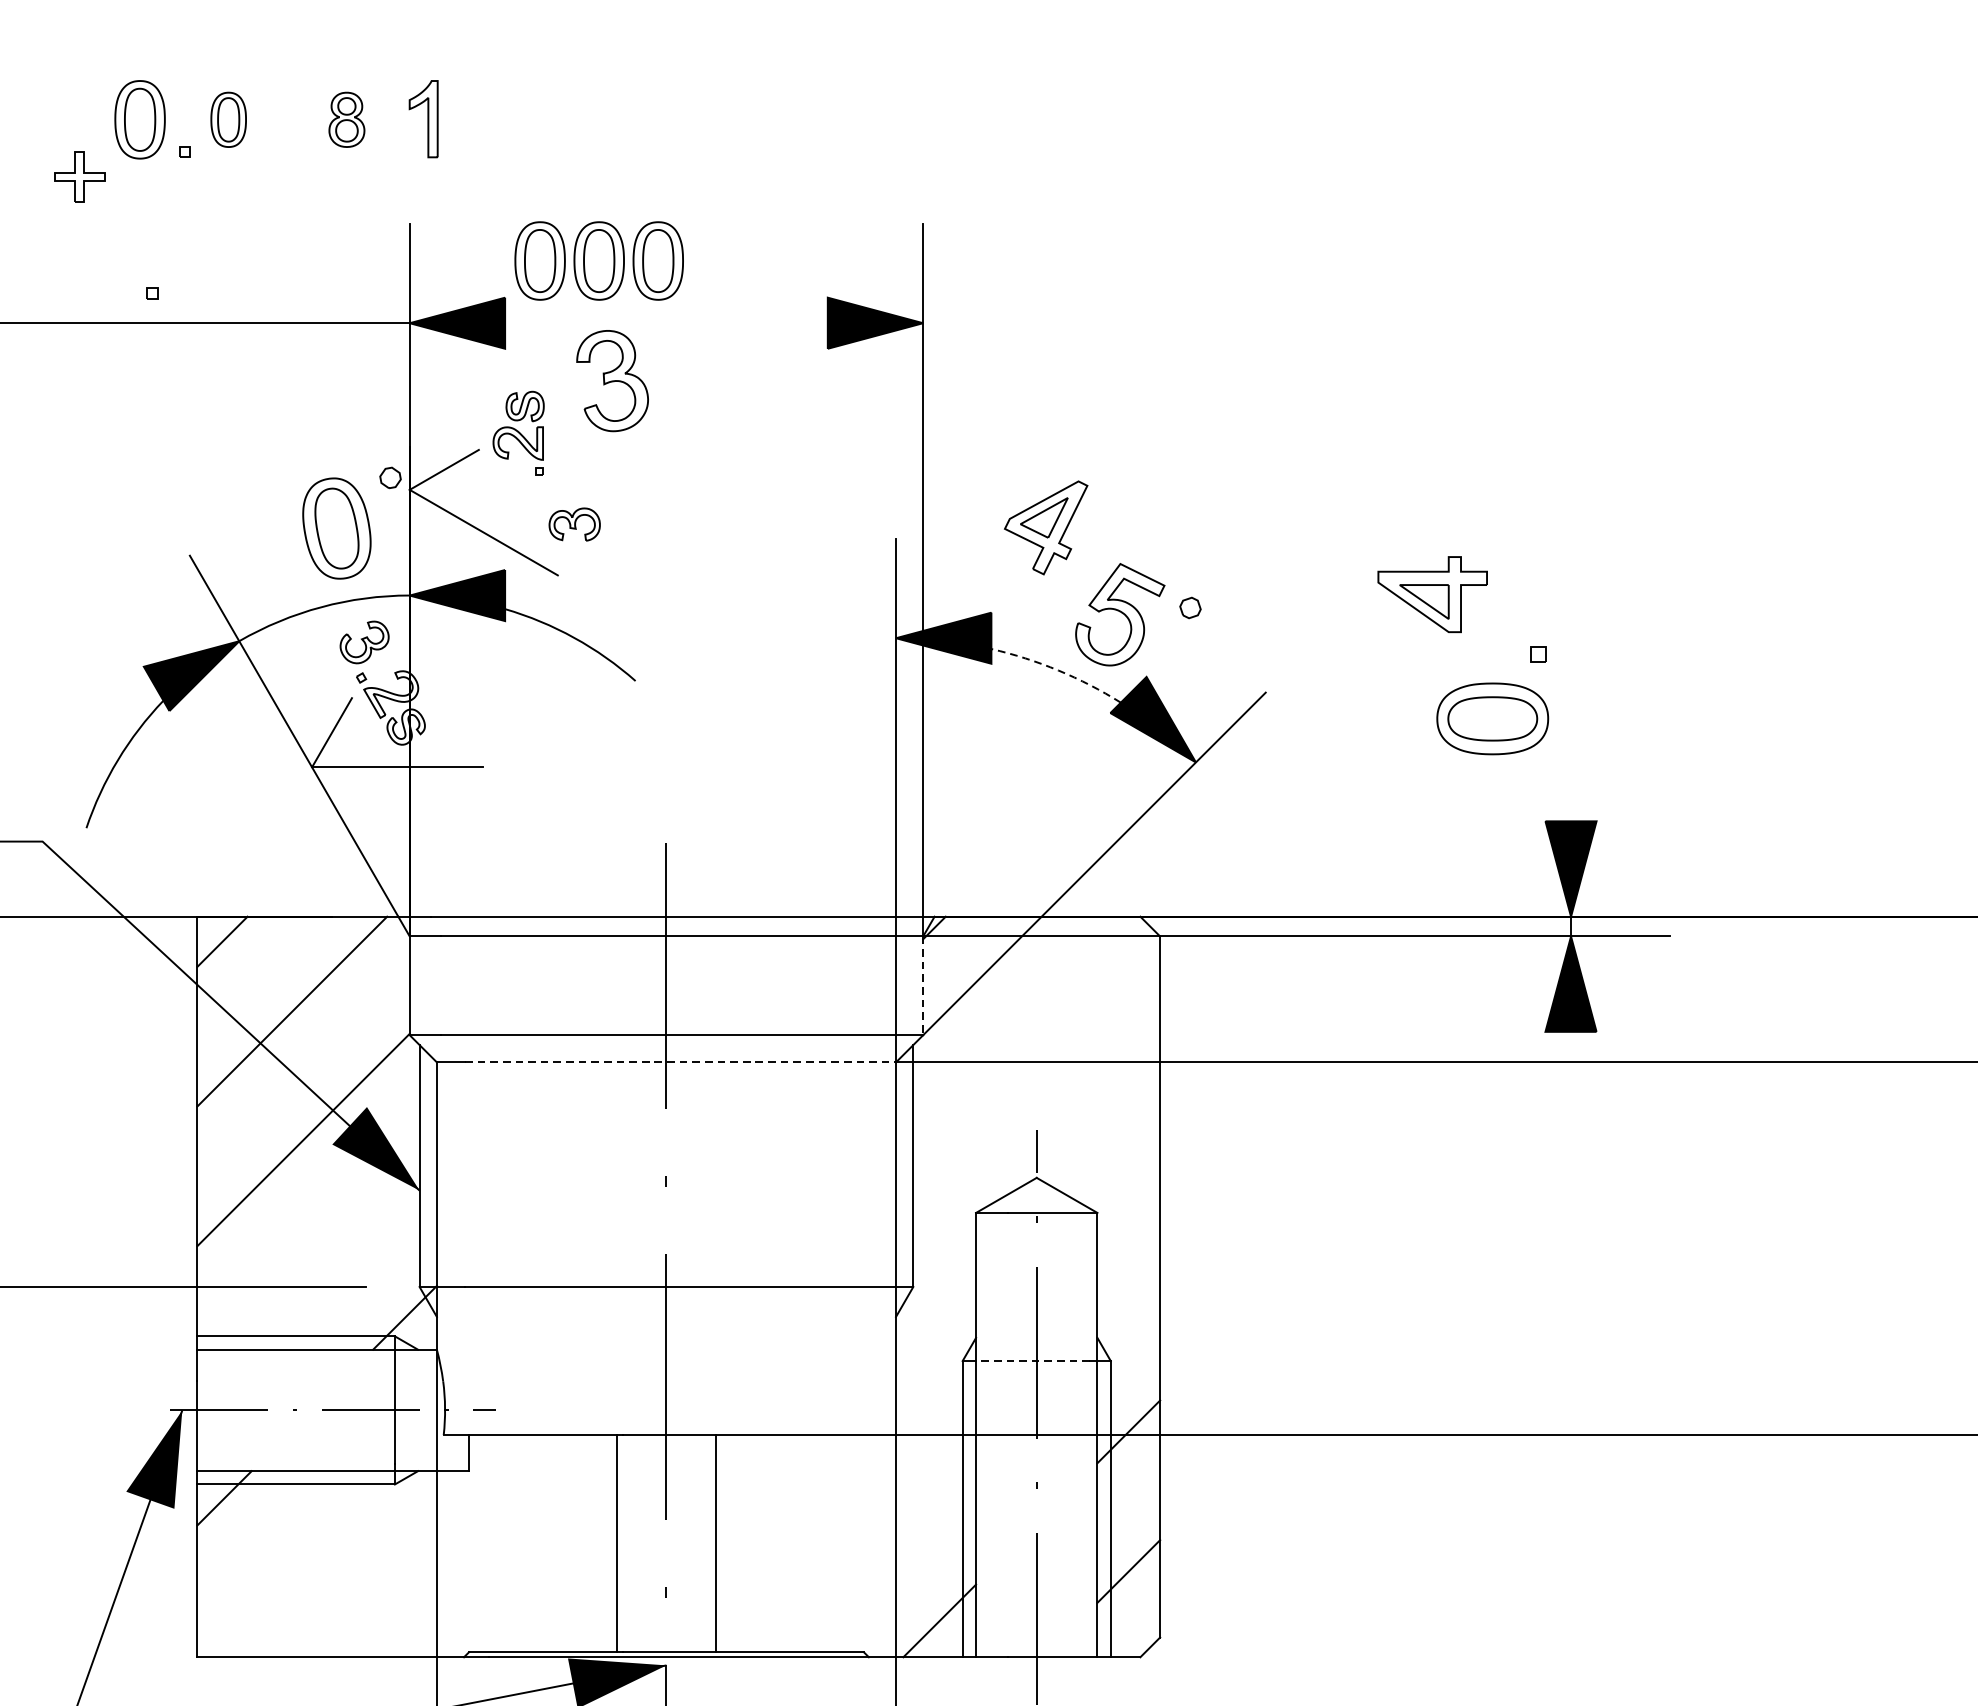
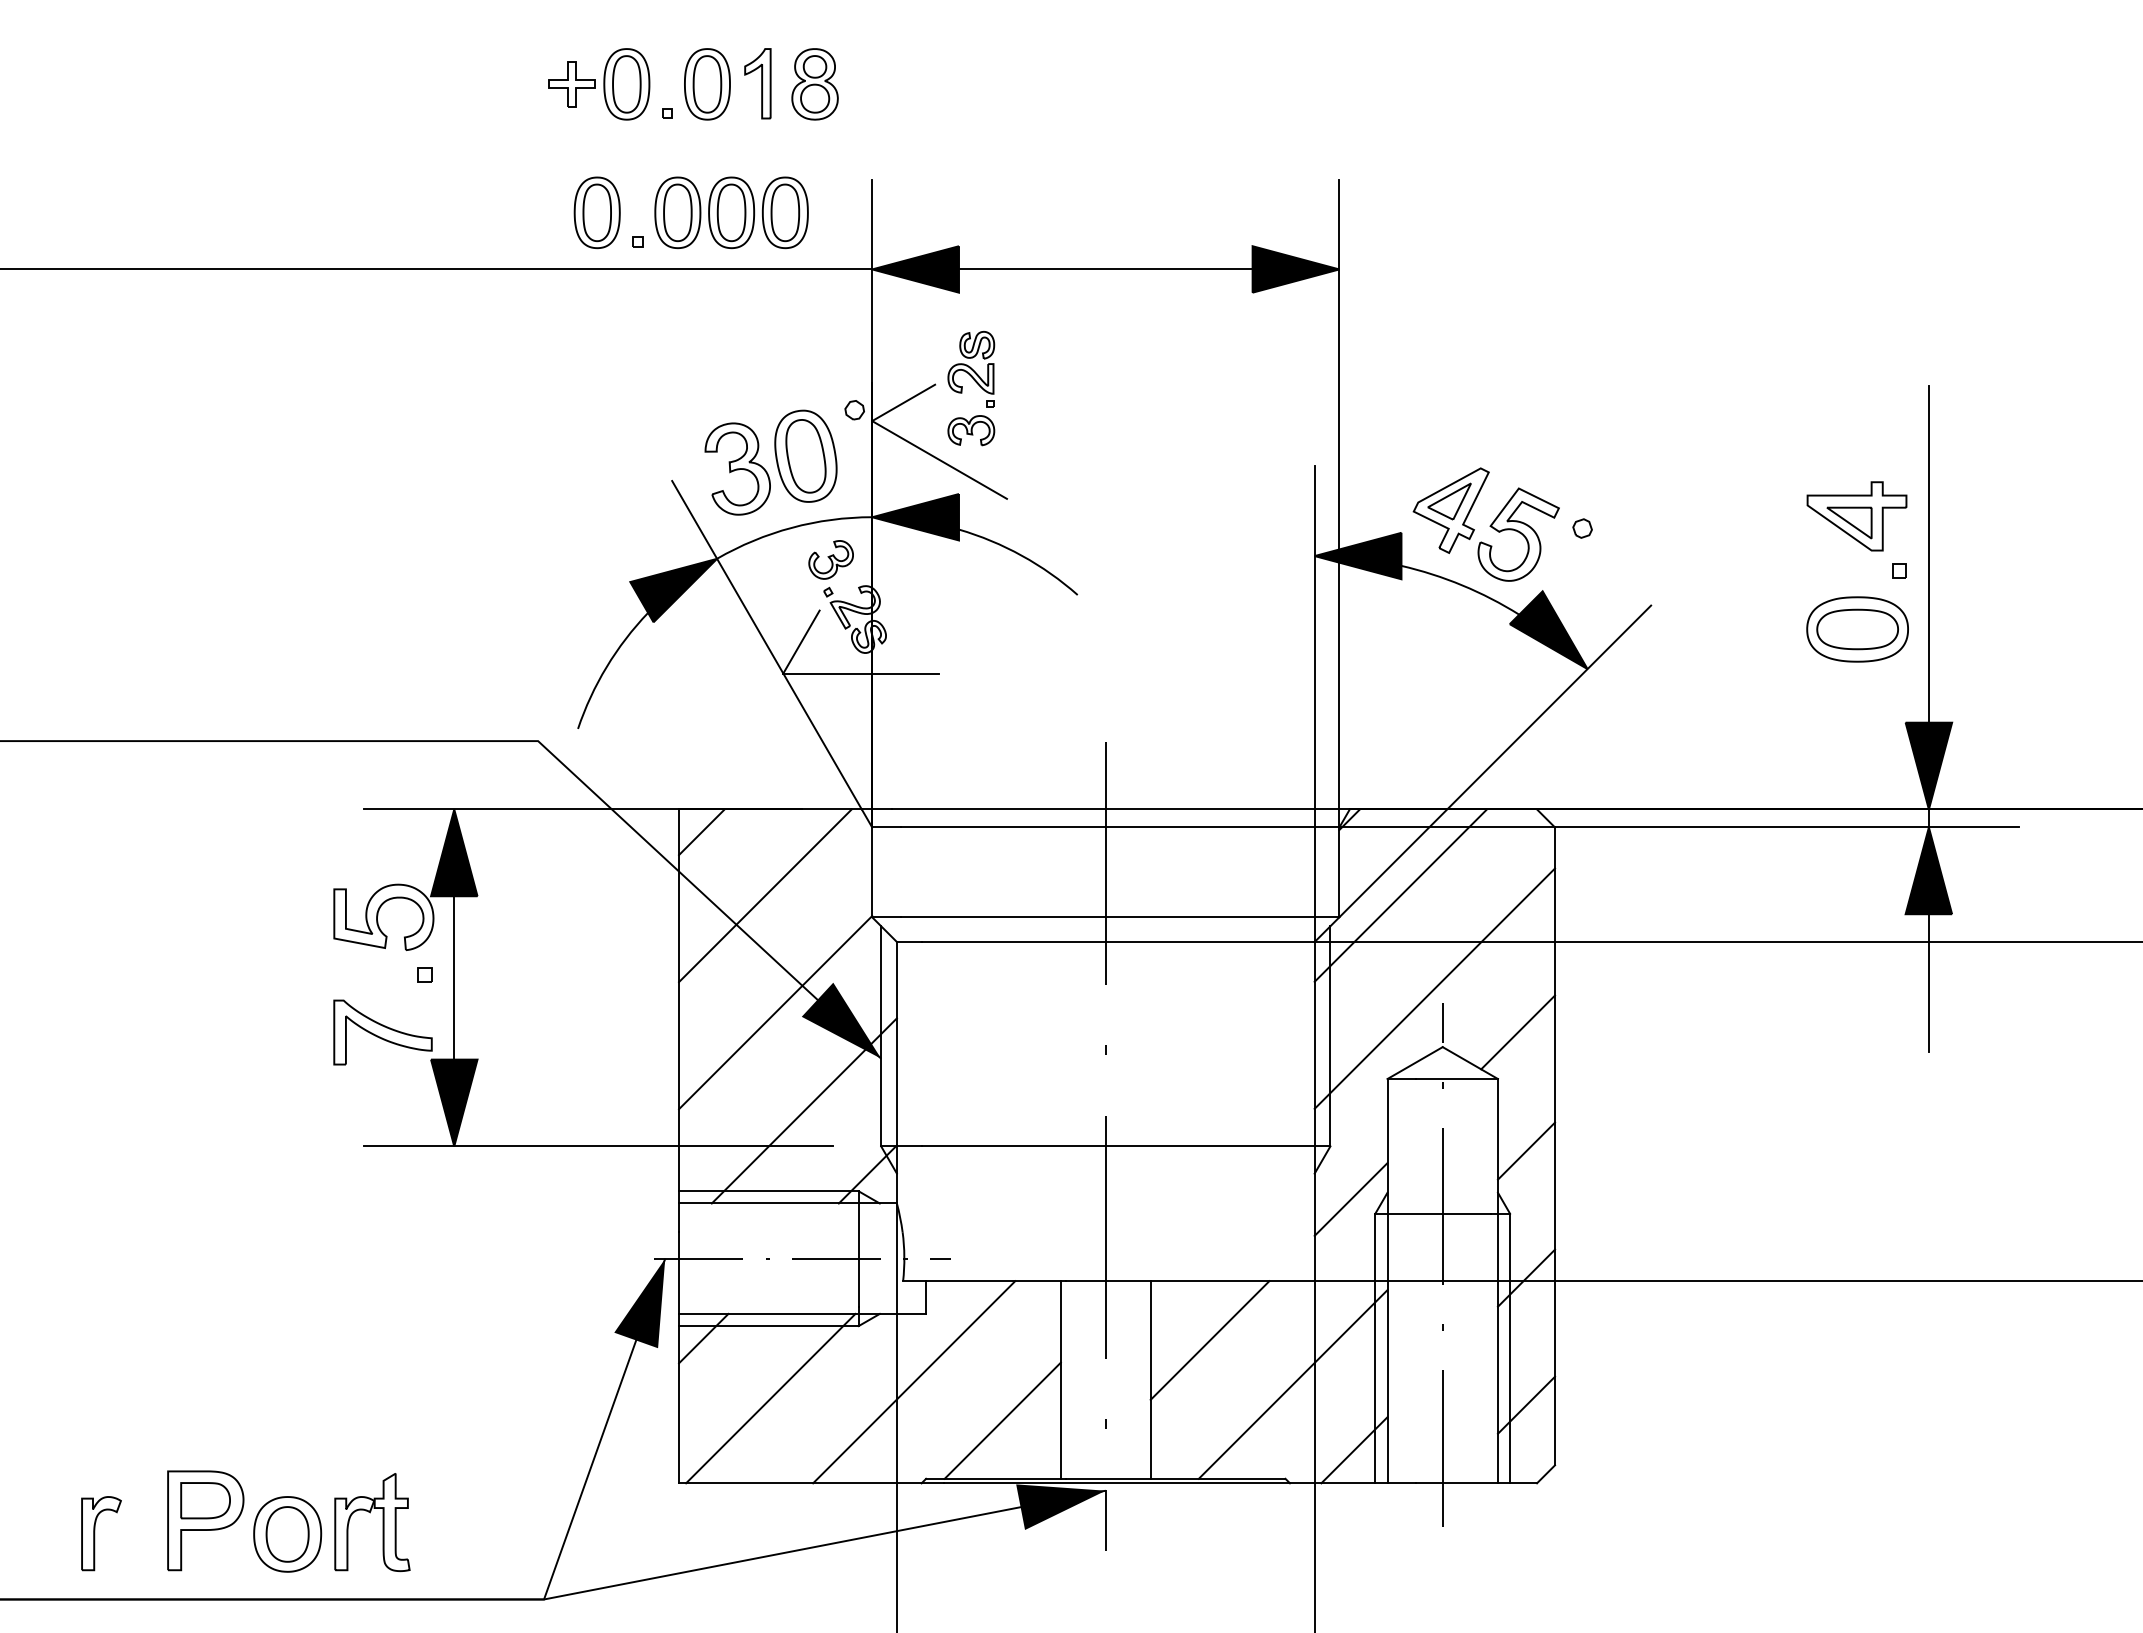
part: (423, 118) -> (757, 83), moved
part: (228, 119) -> (707, 84), size x1.43
part: (346, 119) -> (814, 84), size x1.43
part: (79, 177) -> (571, 84), moved
part: (106, 260) -> (596, 212), added
part: (599, 260) -> (731, 212), moved
line: (666, 323) -> (1105, 269), added
part: (612, 380) -> (737, 468), moved
part: (574, 524) -> (971, 430), moved
part: (1045, 527) -> (1450, 510), moved
part: (1432, 594) -> (1856, 516), moved
line: (1570, 635) -> (1928, 553), added
arc: (1058, 670) -> (1462, 585), dashed -> solid
line: (923, 985) -> (1339, 872), dashed -> solid
line: (990, 1011) -> (1400, 895), added
line: (681, 1062) -> (1119, 942), dashed -> solid
line: (1570, 1107) -> (1928, 983), added
line: (1027, 1113) -> (1434, 988), added
line: (1120, 1161) -> (1518, 1032), added
line: (334, 1247) -> (803, 1110), added
line: (1128, 1291) -> (1526, 1150), added
line: (935, 1345) -> (1350, 1199), added
line: (1033, 1360) -> (1439, 1213), dashed -> solid
line: (780, 1500) -> (1209, 1340), added
line: (456, 1546) -> (914, 1382), added
line: (871, 1548) -> (1292, 1384), added
line: (297, 1564) -> (770, 1398), added
line: (552, 1588) -> (1002, 1420), added

